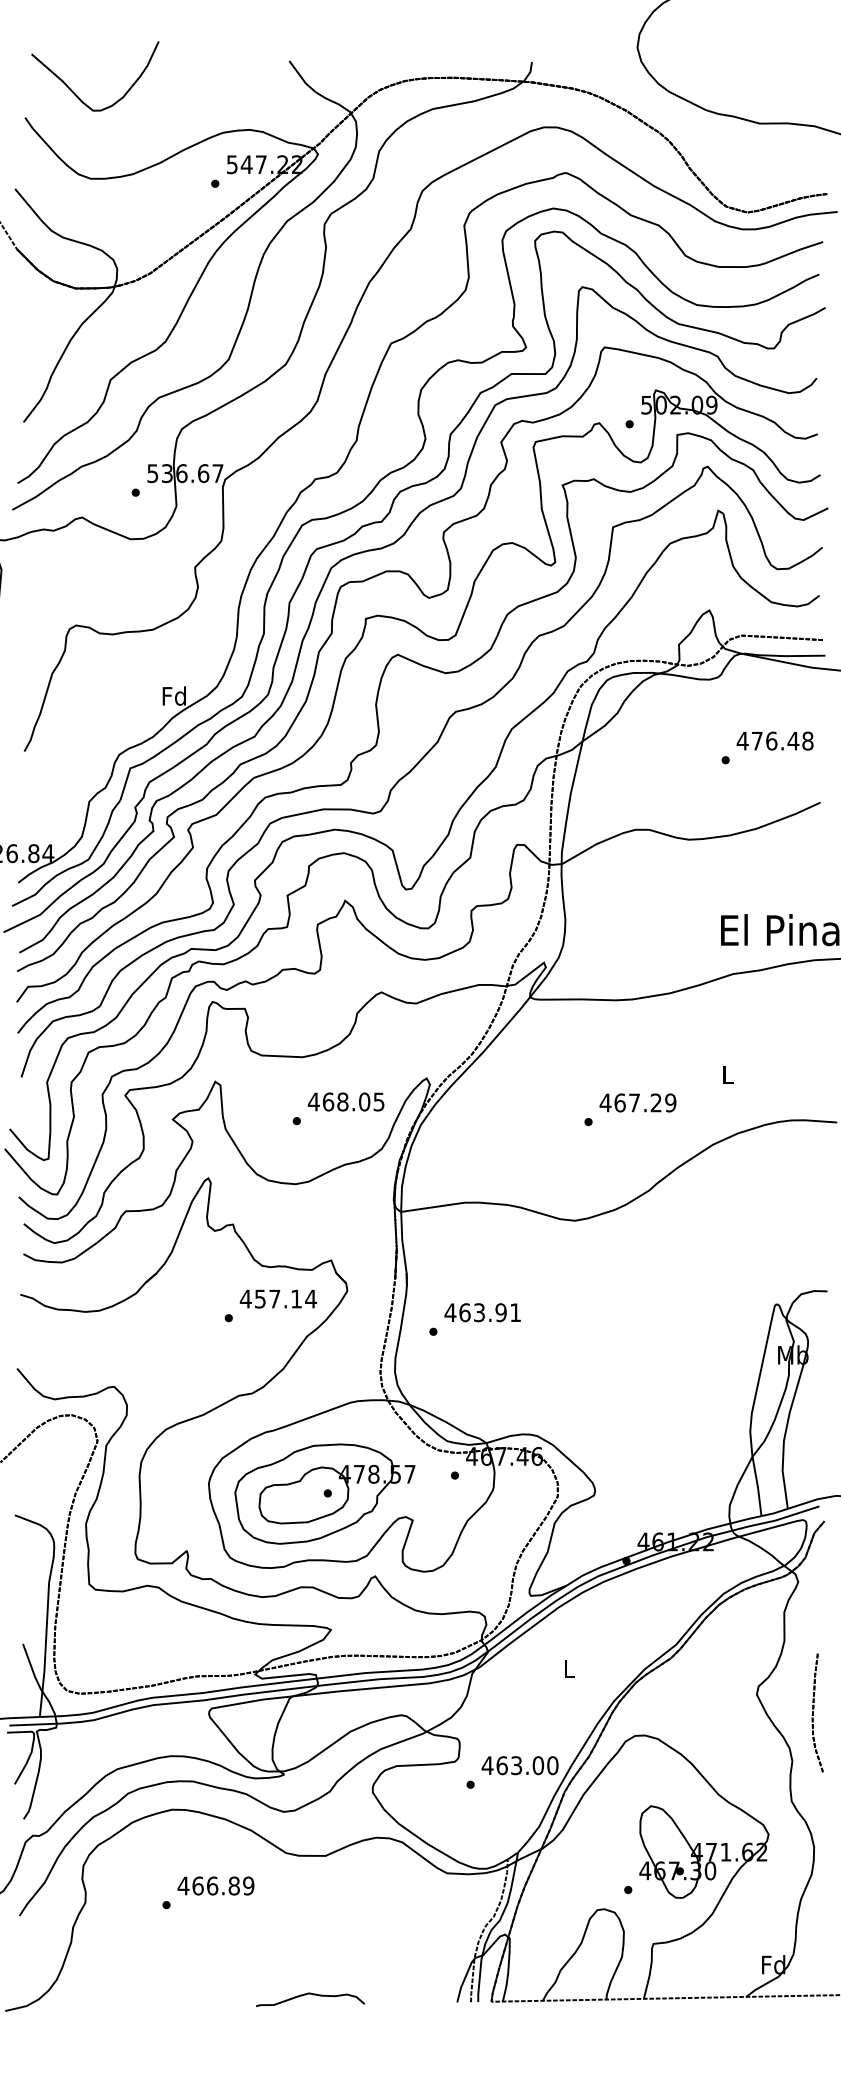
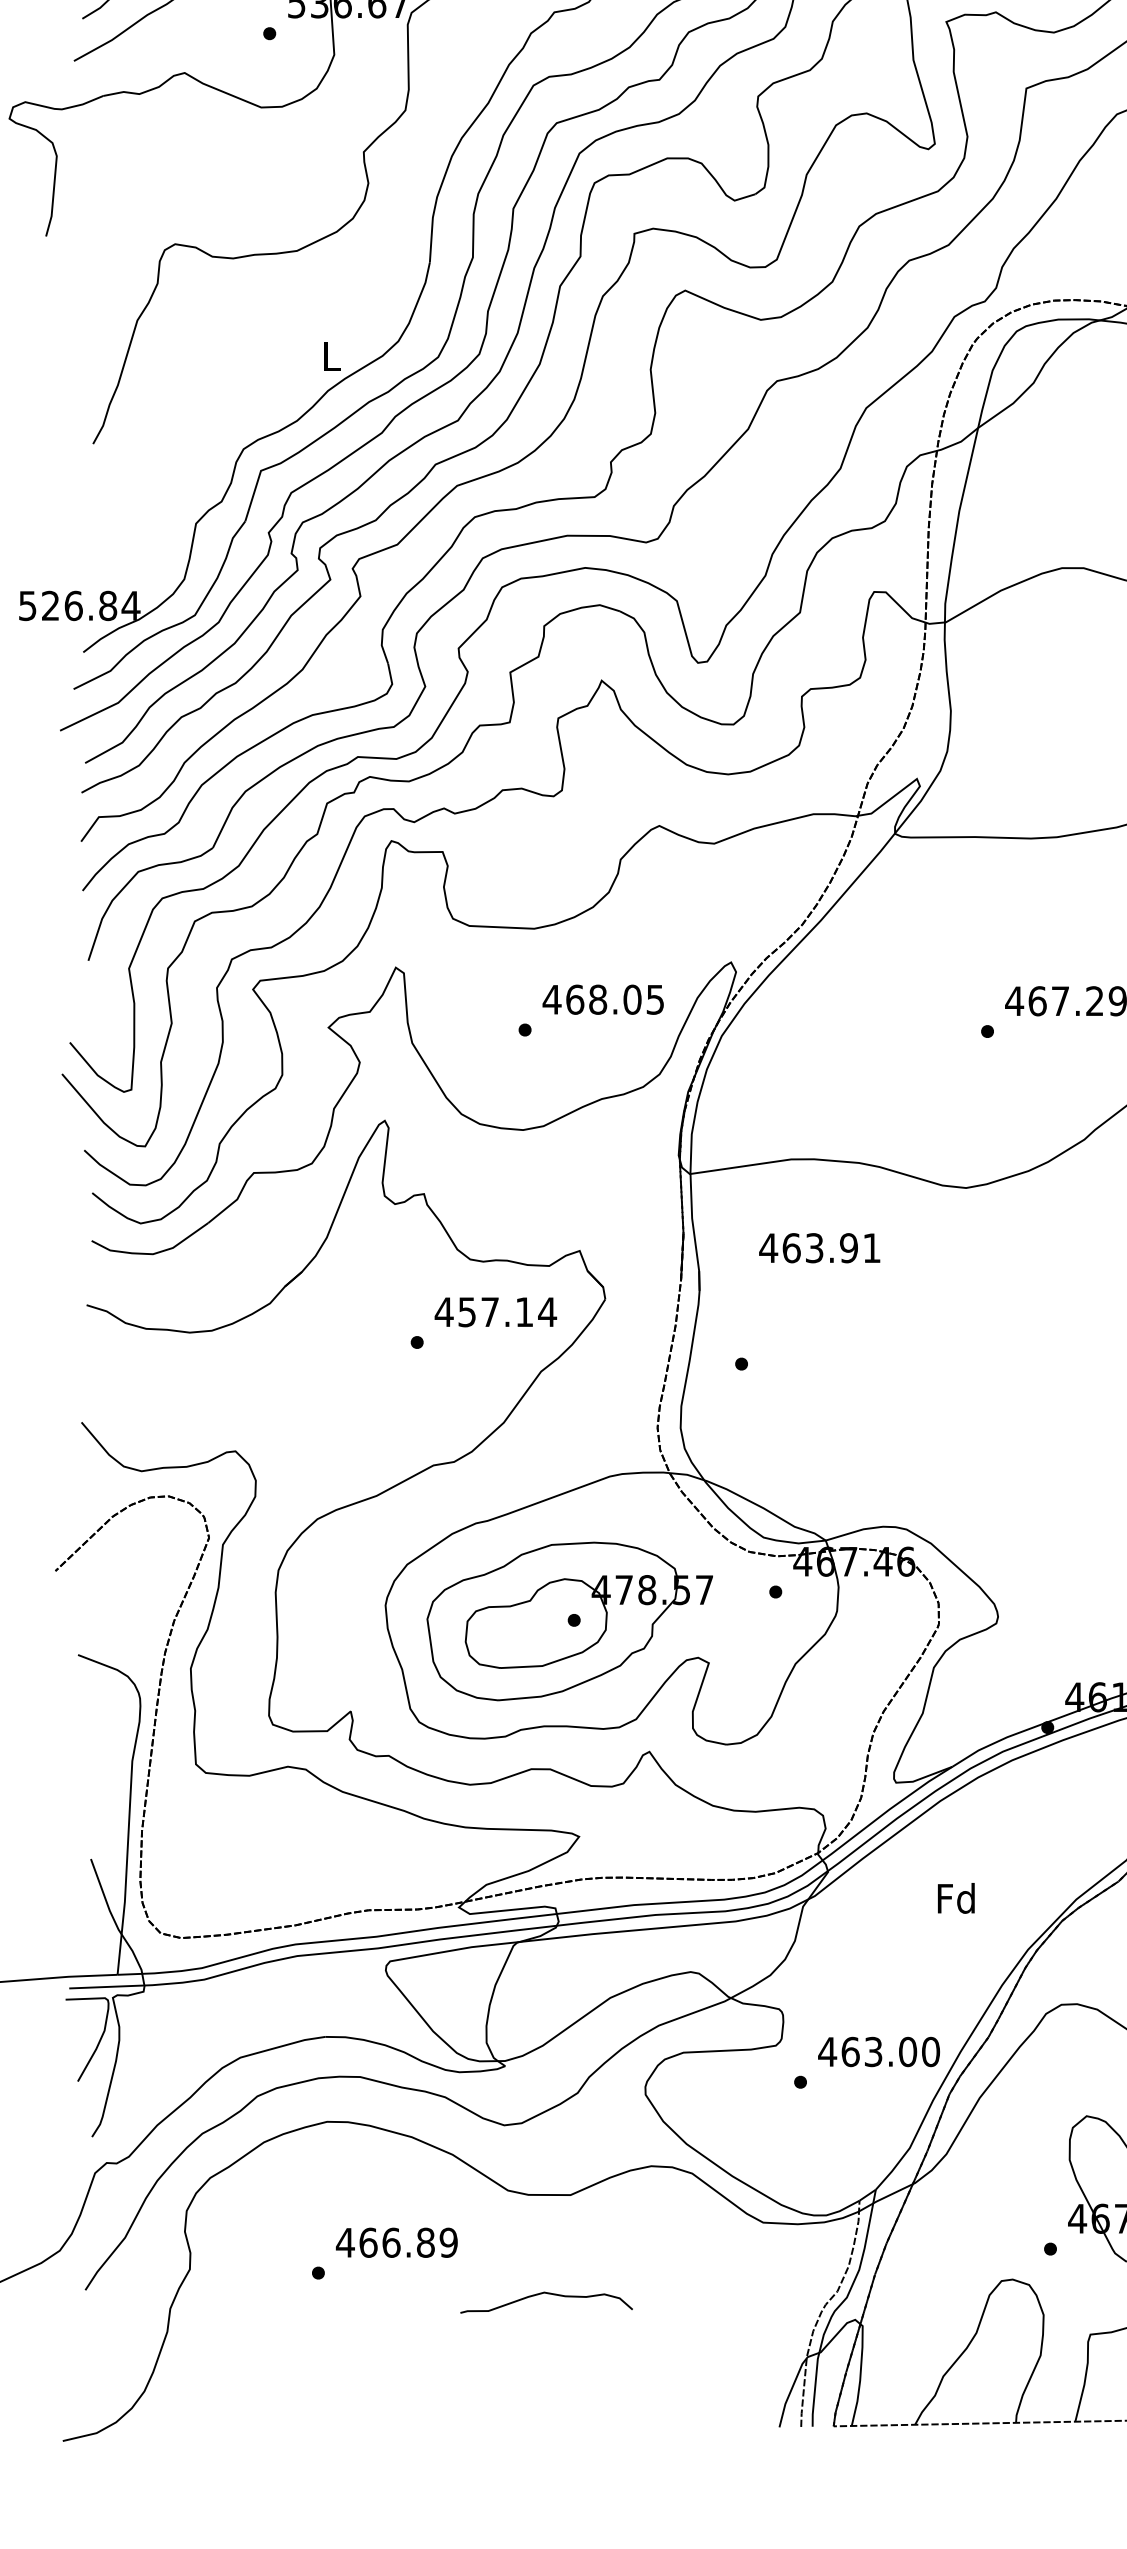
text: (173, 695) -> (329, 355), Fd -> L
text: (482, 1312) -> (819, 1247), moved
text: (568, 1668) -> (955, 1897), L -> Fd
curve: (310, 1994) -> (546, 2294), moved

